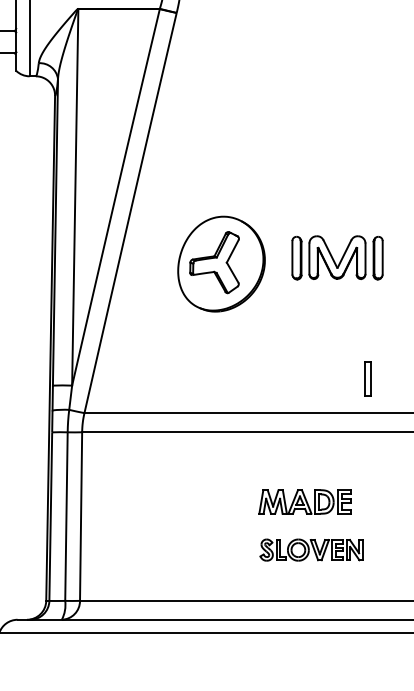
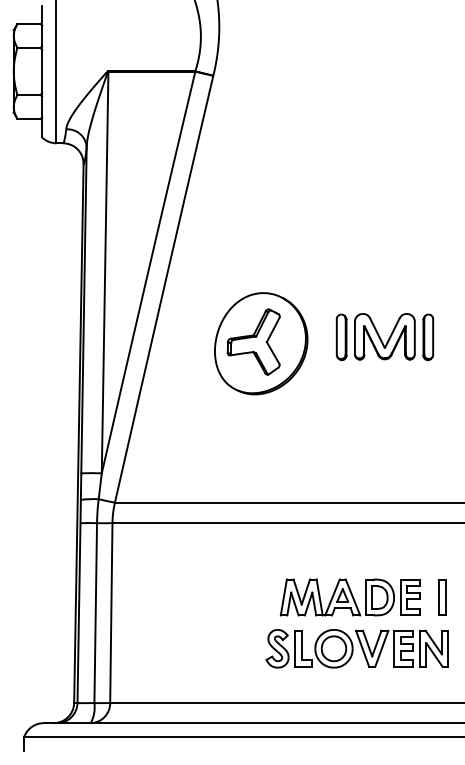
part: (368, 379) -> (442, 597), moved
part: (304, 501) -> (349, 597), size x1.43
part: (310, 549) -> (356, 648), size x1.67

